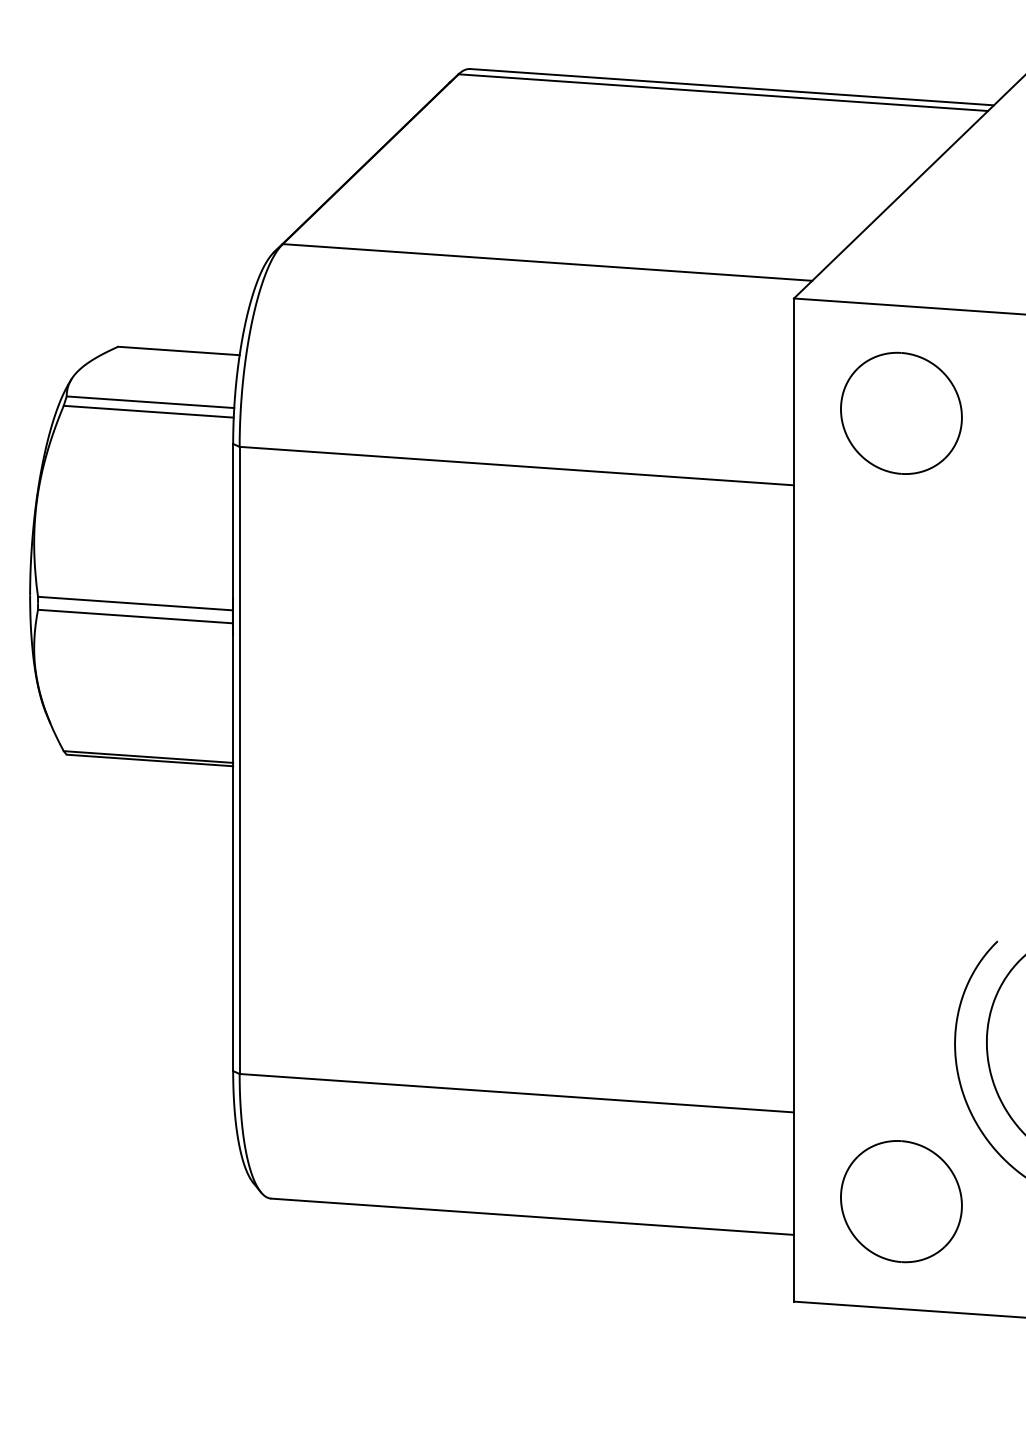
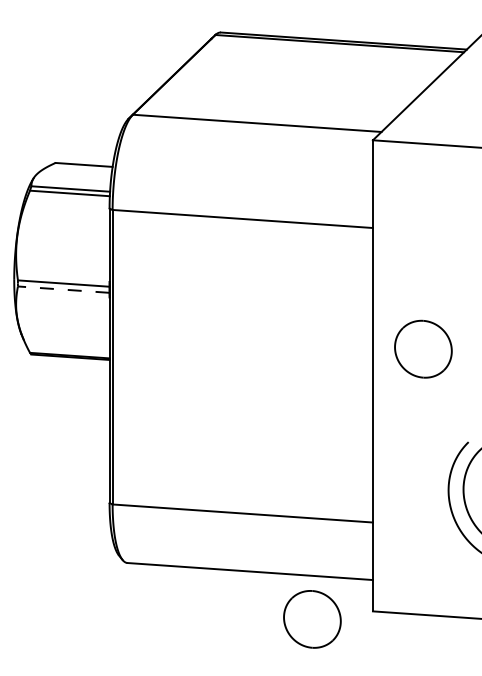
part: (901, 411) -> (423, 348), moved
line: (135, 616) -> (63, 289), solid -> dashed
part: (901, 1201) -> (312, 619), moved

